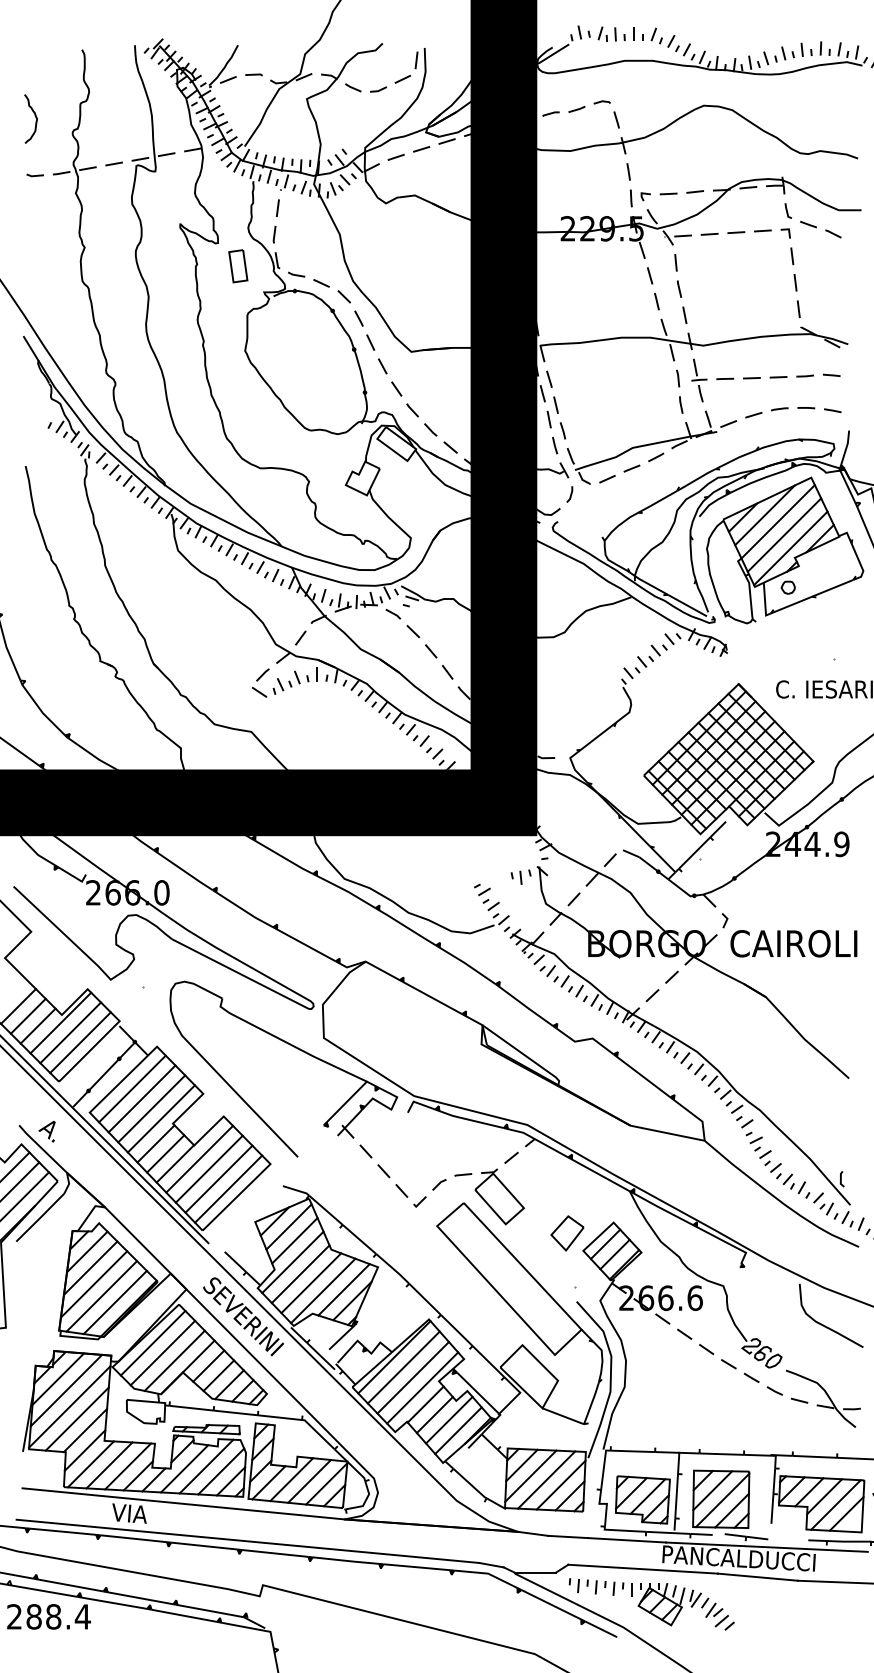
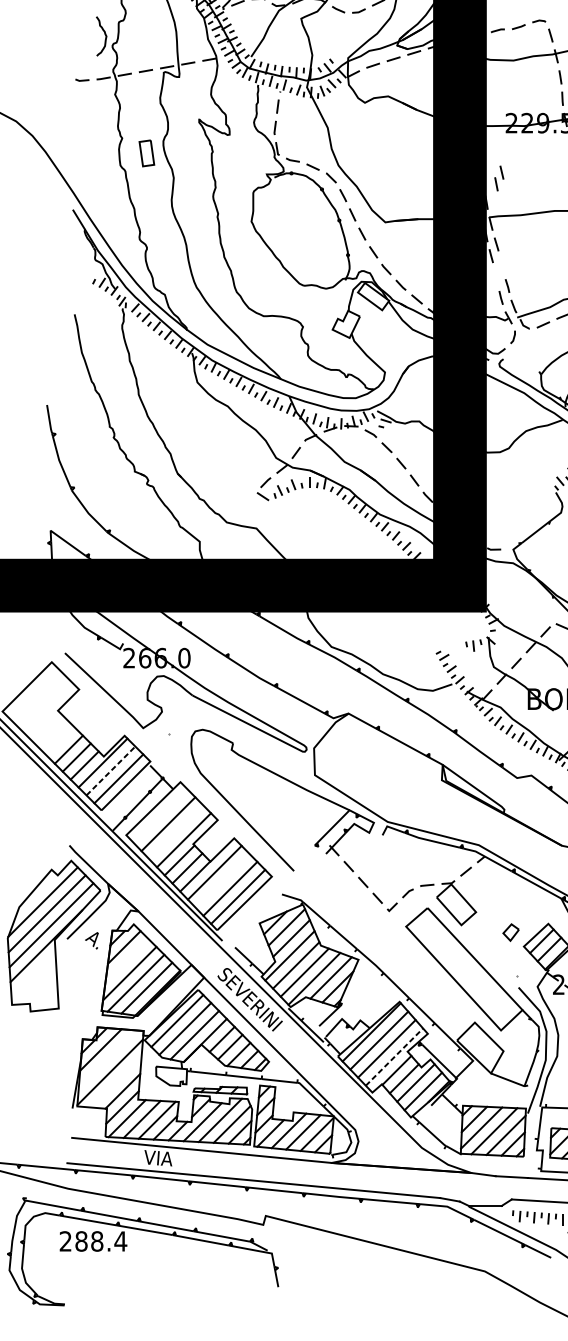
curve: (34, 115) -> (104, 33), moved
part: (238, 266) -> (147, 153), moved
part: (552, 412) -> (499, 178), moved
line: (70, 1032) -> (110, 770), solid -> dashed
line: (132, 1088) -> (160, 815), removed
line: (151, 1108) -> (176, 831), removed
text: (46, 1131) -> (91, 940), moved
line: (208, 1168) -> (221, 880), removed
part: (567, 1233) -> (511, 932), size x0.6
line: (90, 1267) -> (126, 960), removed
line: (423, 1387) -> (395, 1056), solid -> dashed
line: (66, 1390) -> (107, 1059), removed
line: (76, 1418) -> (115, 1081), removed

